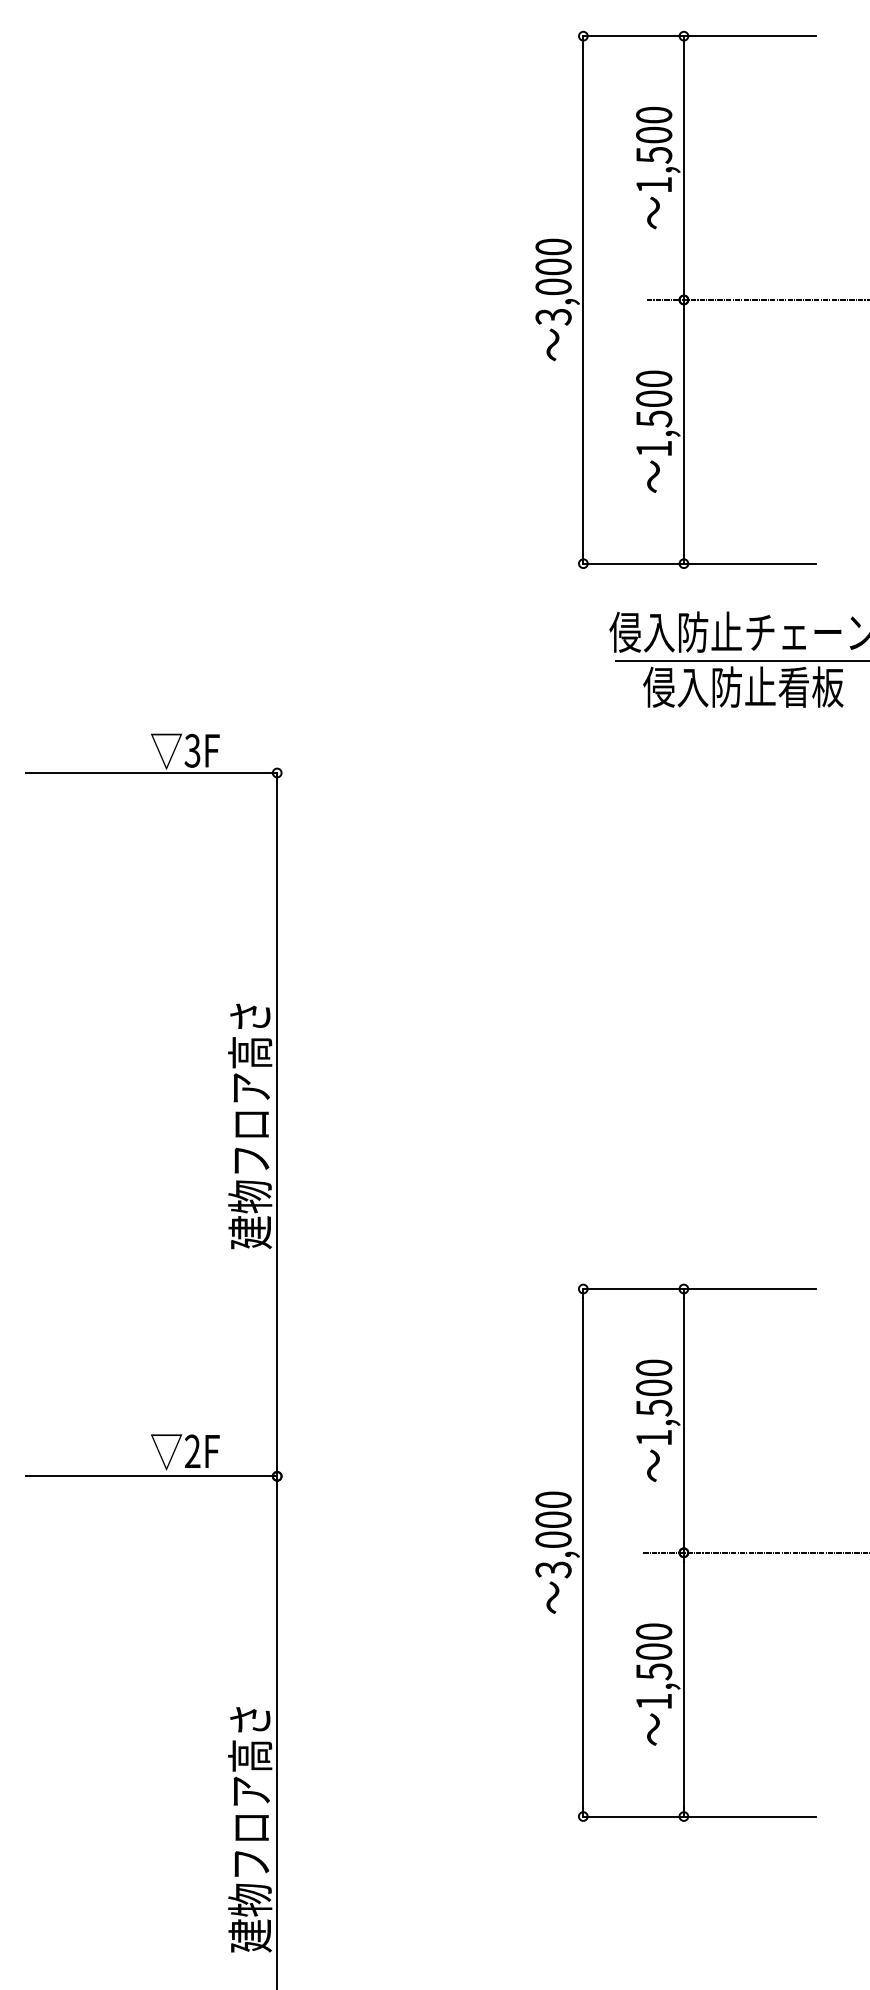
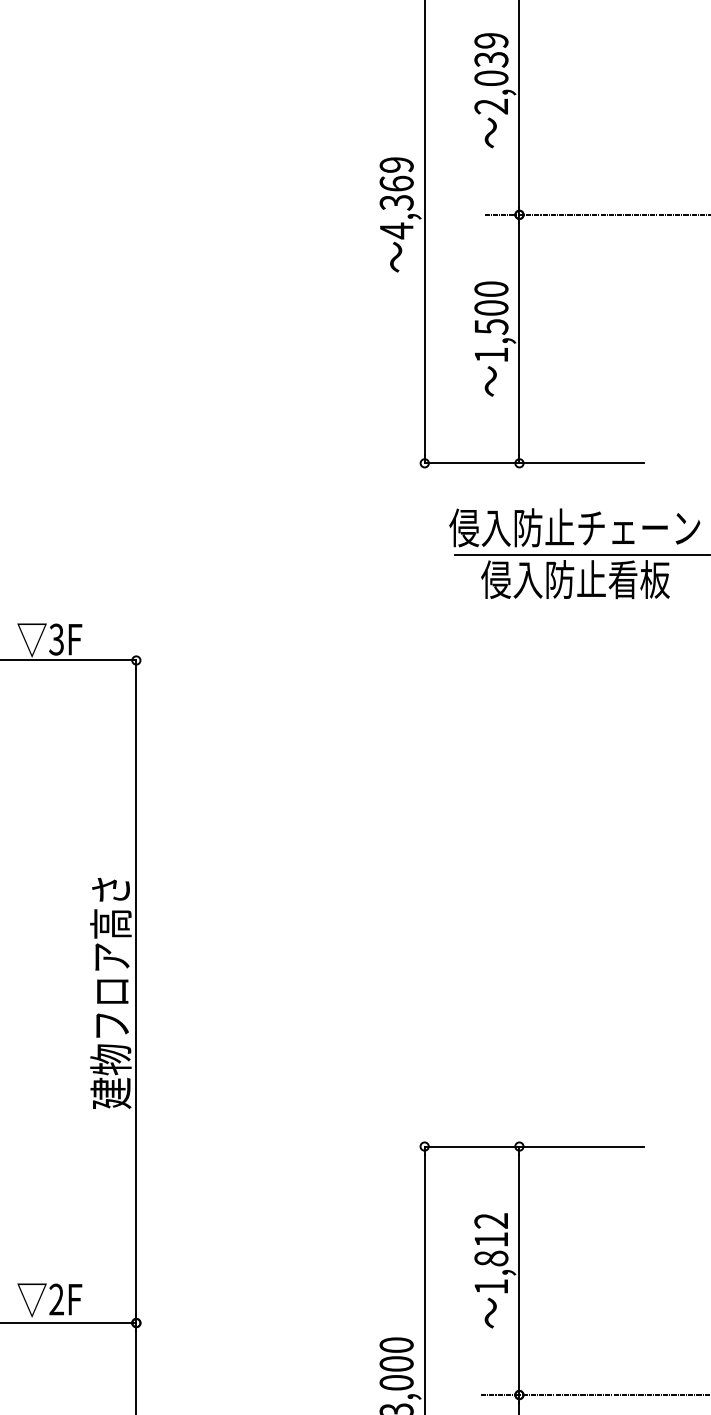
text: (654, 150) -> (491, 74), 1,500 -> 2,039
text: (553, 282) -> (396, 198), 3,000 -> 4,369
text: (654, 1387) -> (491, 1239), 1,500 -> 1,812

